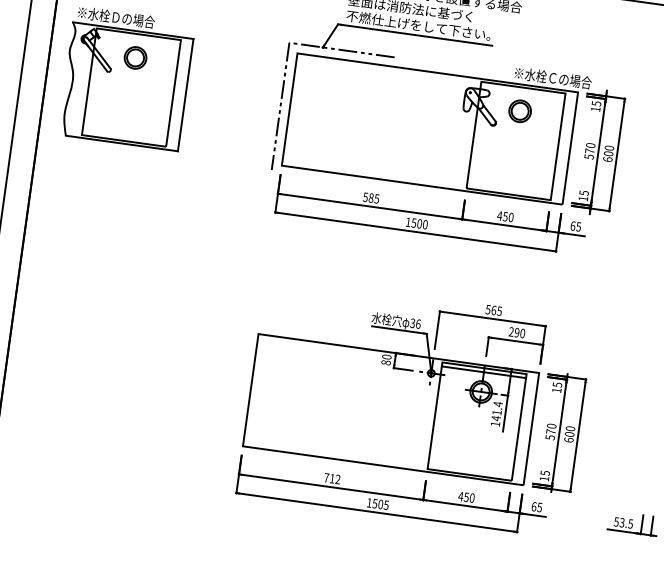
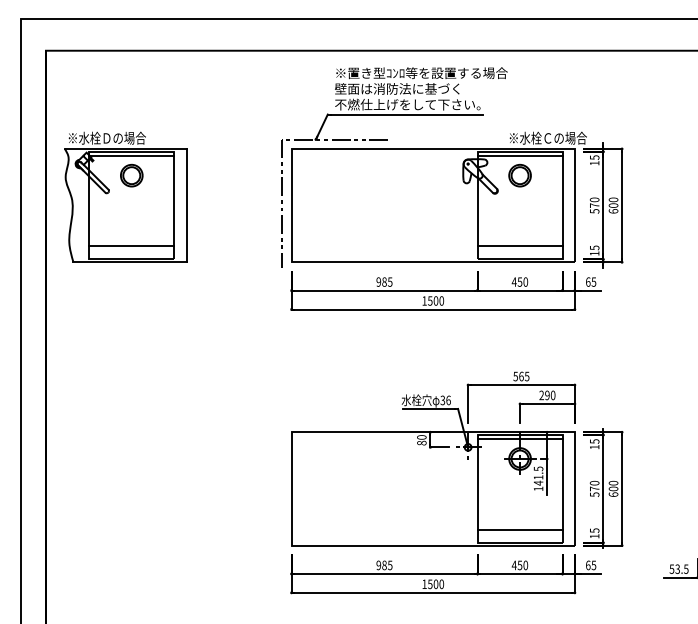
line: (138, 37) -> (131, 155), added
line: (522, 91) -> (519, 155), added
line: (125, 128) -> (131, 246), added
line: (509, 181) -> (519, 246), added
text: (365, 196) -> (378, 281), 585 -> 985
text: (498, 403) -> (538, 468), 141.4 -> 141.5
line: (470, 461) -> (519, 529), added
text: (332, 478) -> (384, 565), 712 -> 985
text: (386, 504) -> (441, 583), 1505 -> 1500

